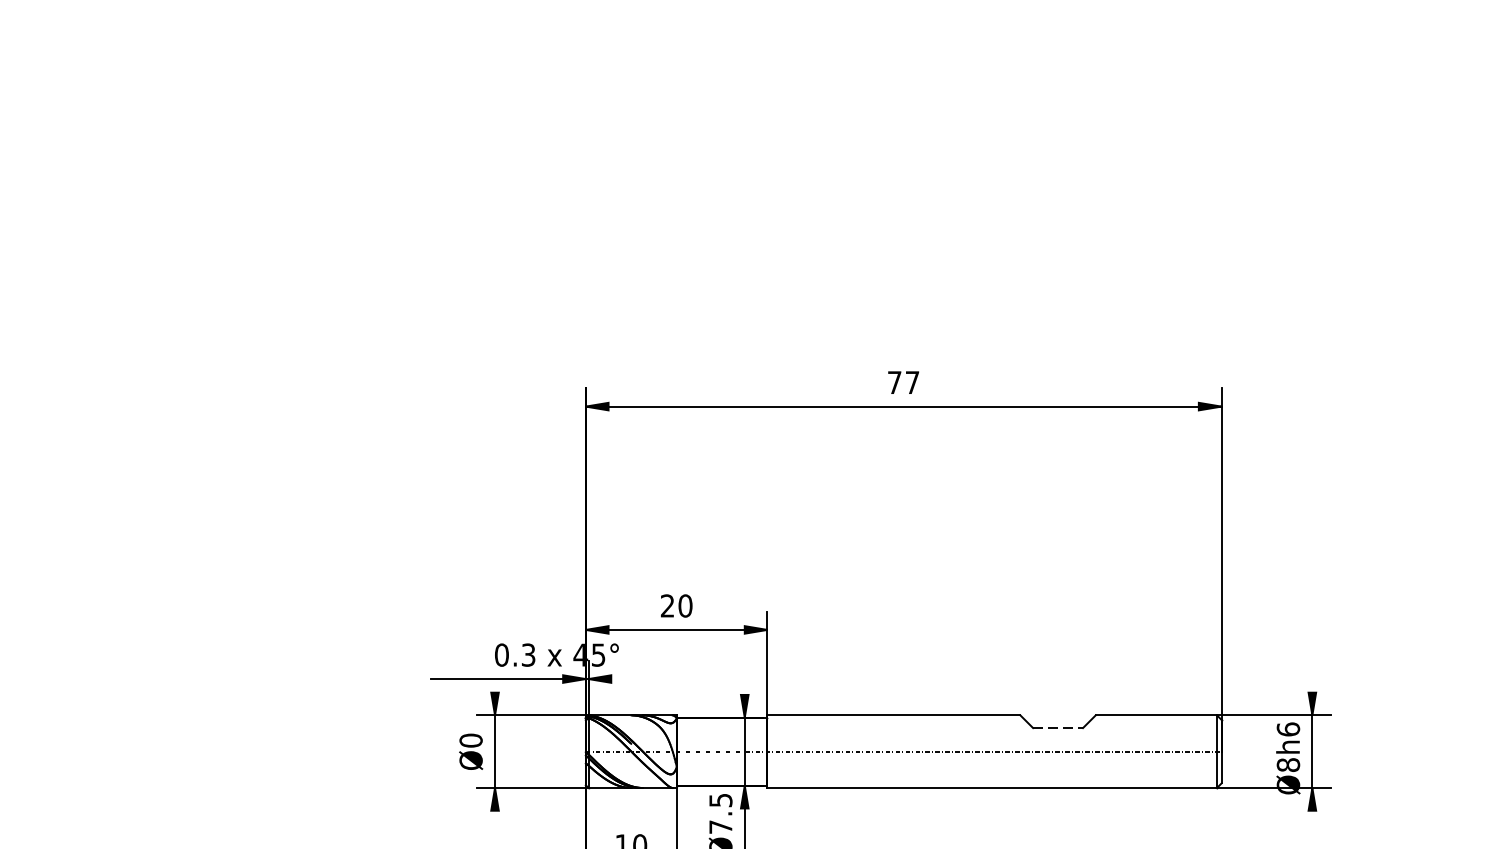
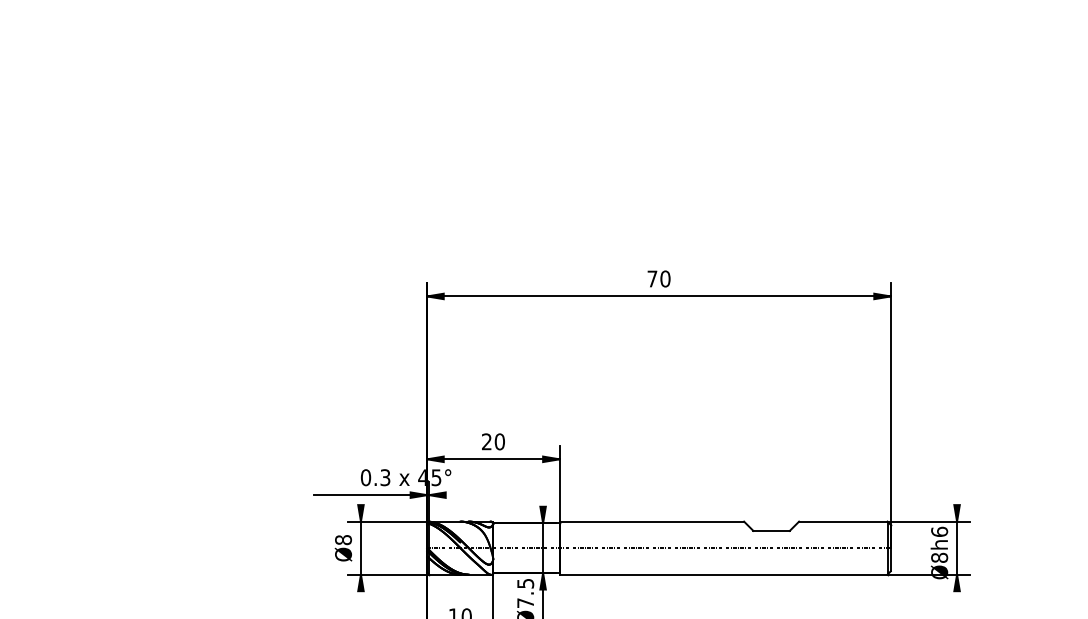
text: (912, 381) -> (665, 278), 77 -> 70
line: (1059, 727) -> (772, 530), dashed -> solid
text: (471, 741) -> (343, 540), Ø0 -> Ø8

